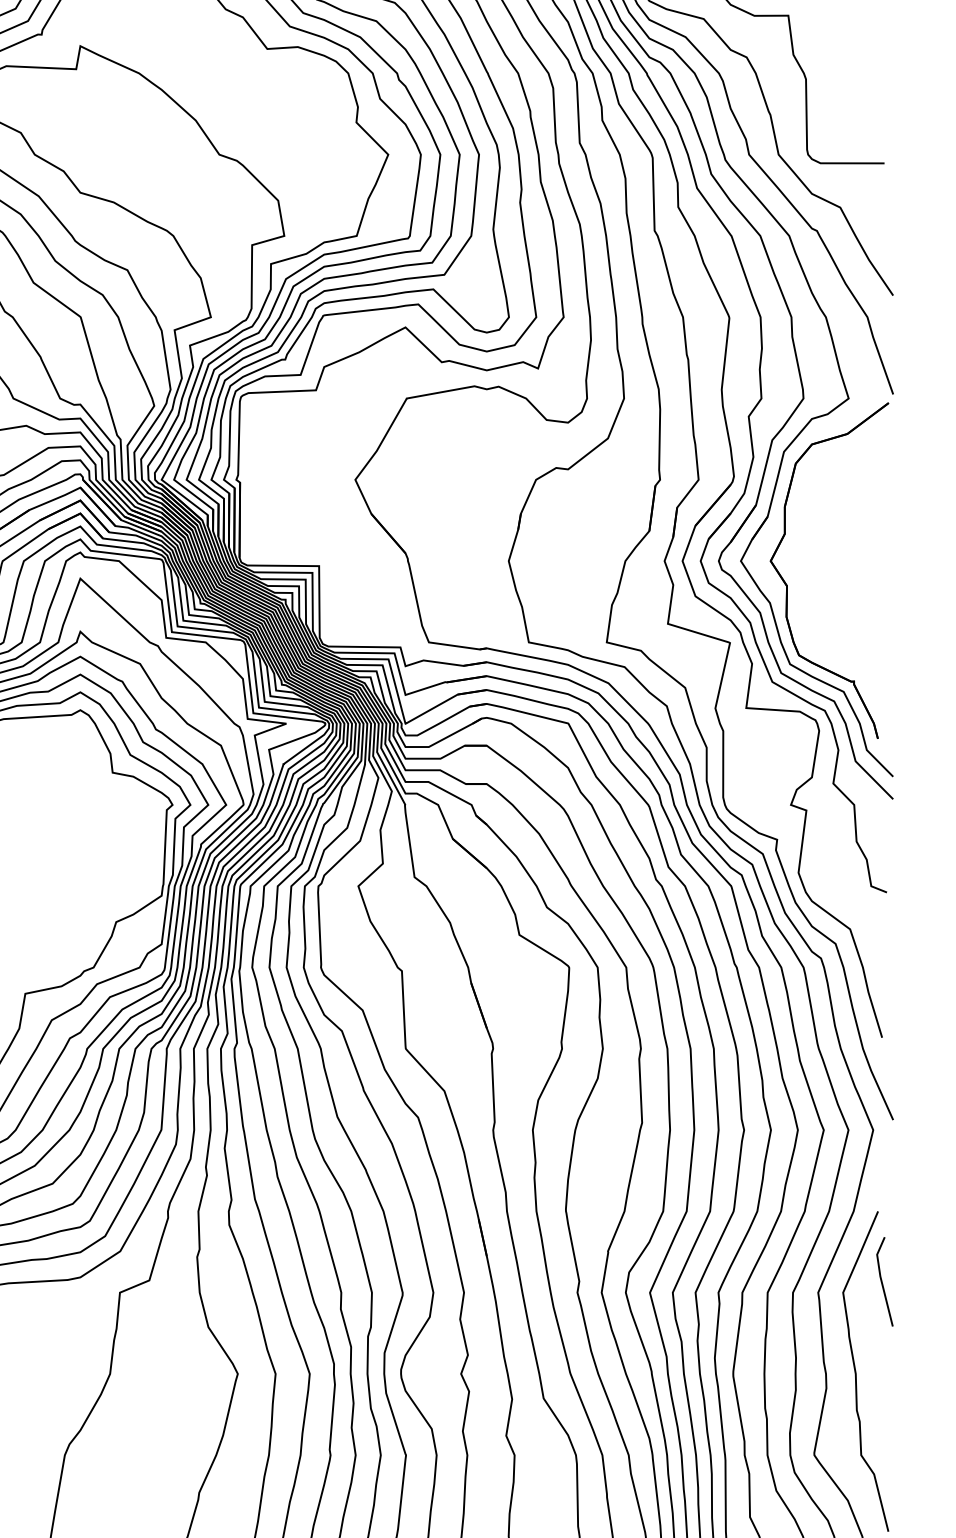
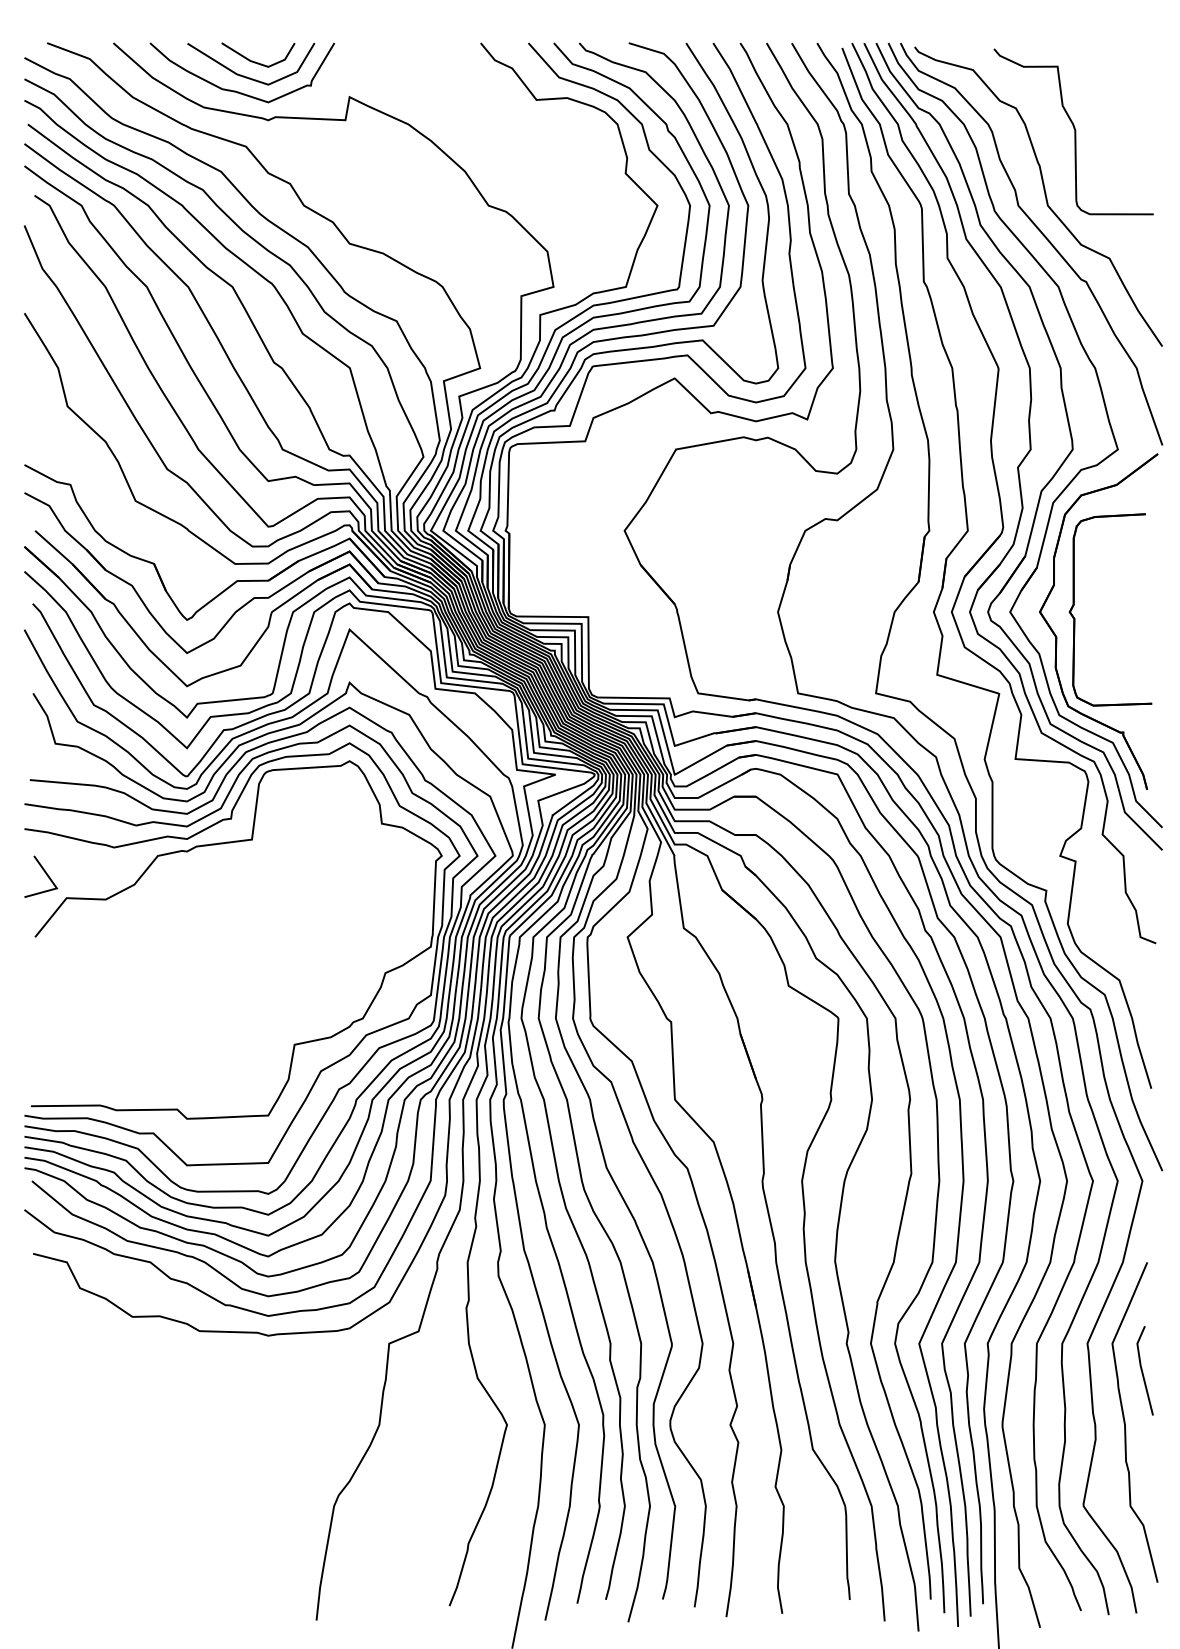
part: (806, 567) -> (1075, 618), added
line: (882, 1281) -> (1142, 1370), moved

